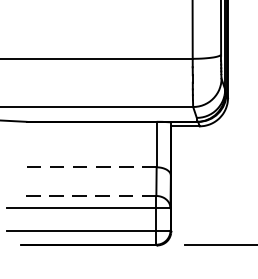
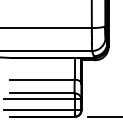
line: (87, 166) -> (41, 79), dashed -> solid
line: (87, 196) -> (41, 93), dashed -> solid

